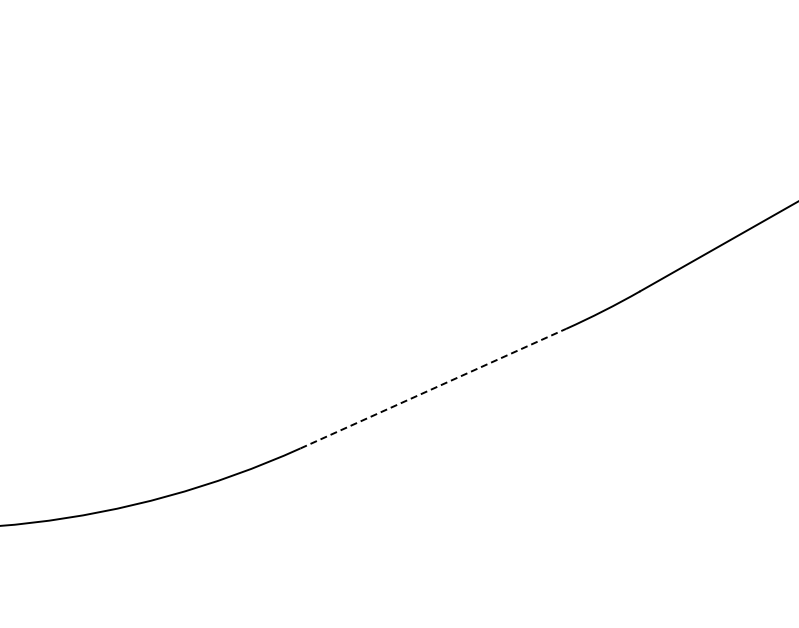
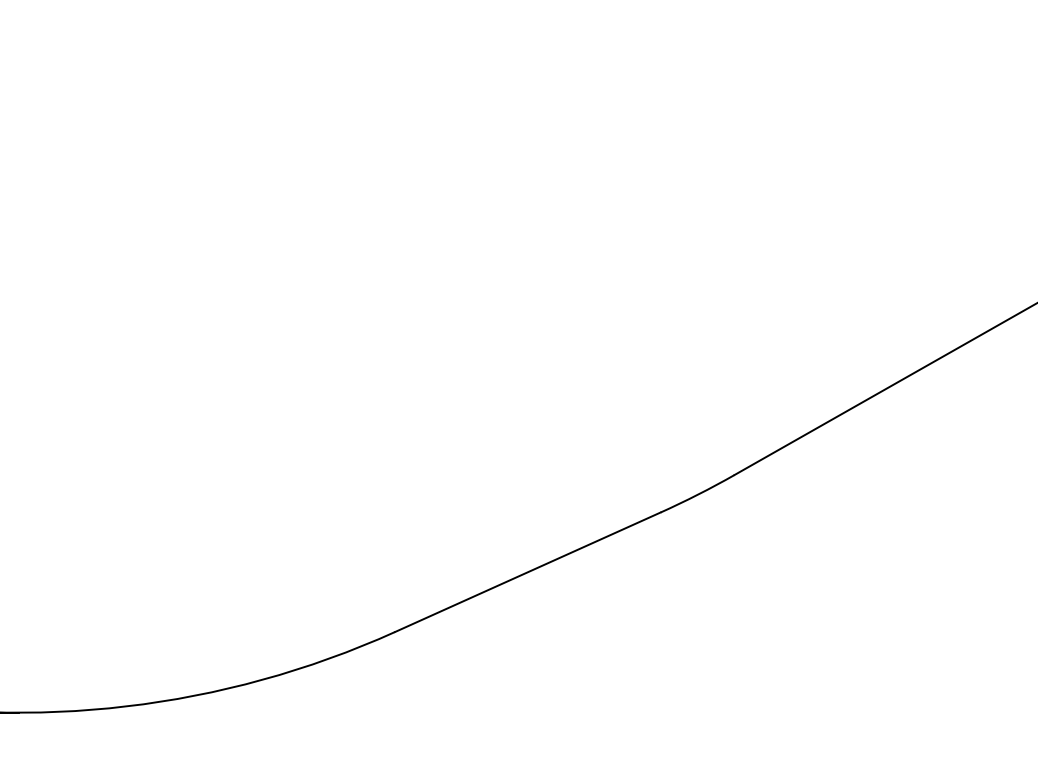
line: (432, 388) -> (527, 572), dashed -> solid

